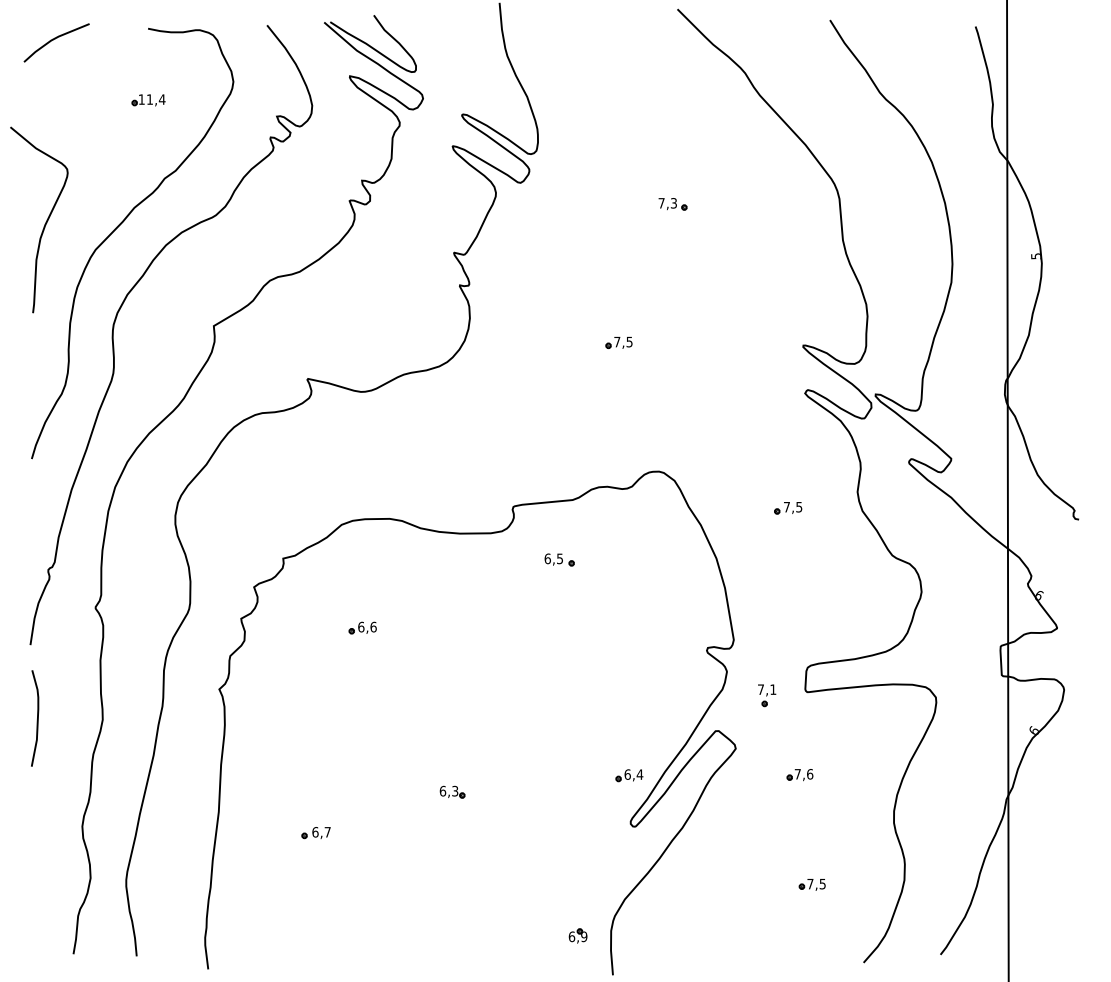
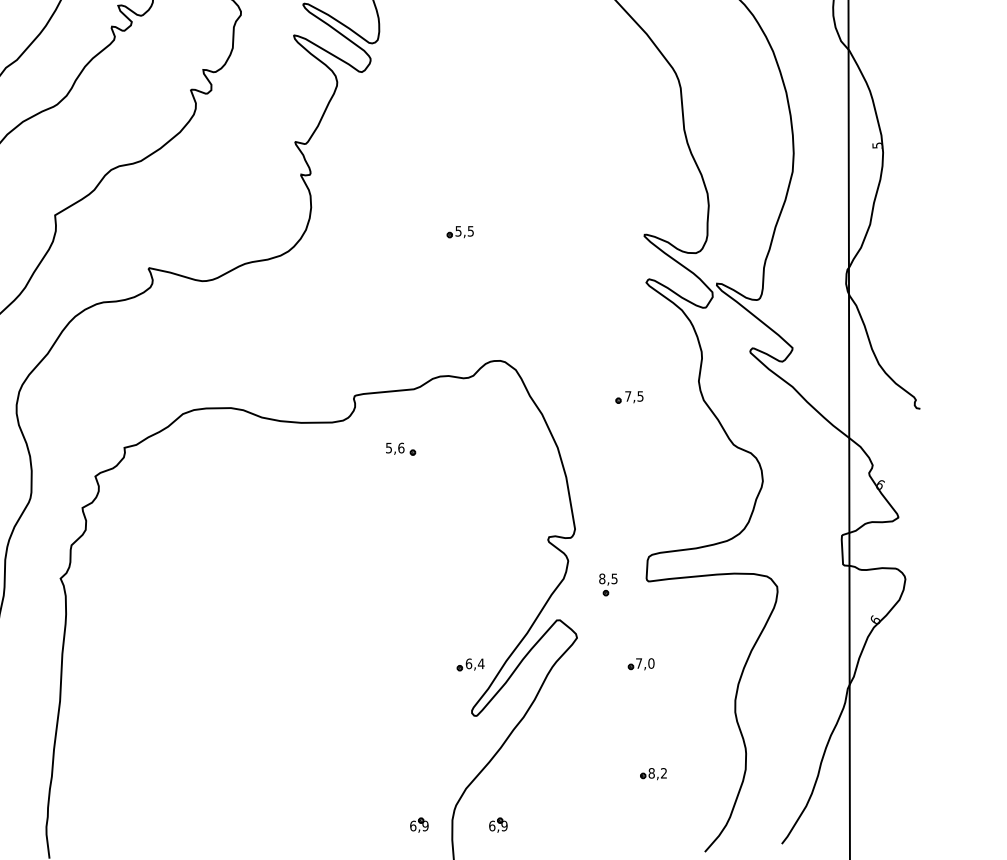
part: (672, 204) -> (513, 93), removed
text: (617, 342) -> (458, 231), 7,5 -> 5,5
text: (553, 558) -> (394, 447), 6,5 -> 5,6
part: (362, 627) -> (203, 516), removed
text: (766, 689) -> (607, 578), 7,1 -> 8,5
text: (810, 774) -> (651, 663), 7,6 -> 7,0
part: (452, 791) -> (293, 680), removed
part: (315, 833) -> (156, 722), removed
text: (816, 883) -> (657, 772), 7,5 -> 8,2
part: (656, 935) -> (497, 824), added

